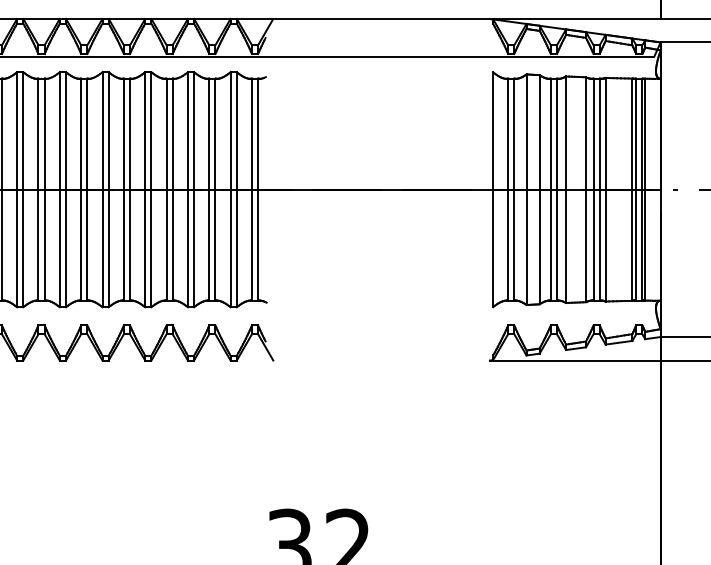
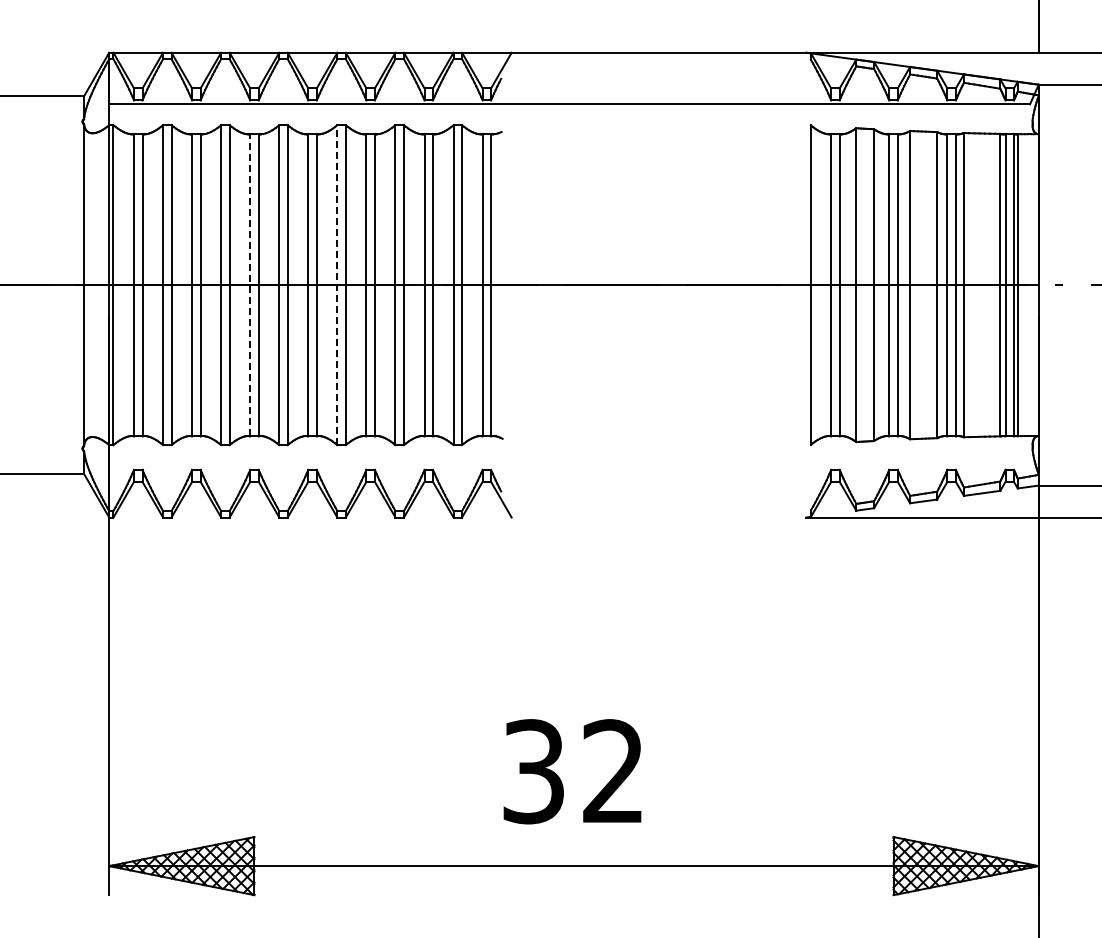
line: (81, 189) -> (250, 284), solid -> dashed
line: (145, 189) -> (337, 285), solid -> dashed

